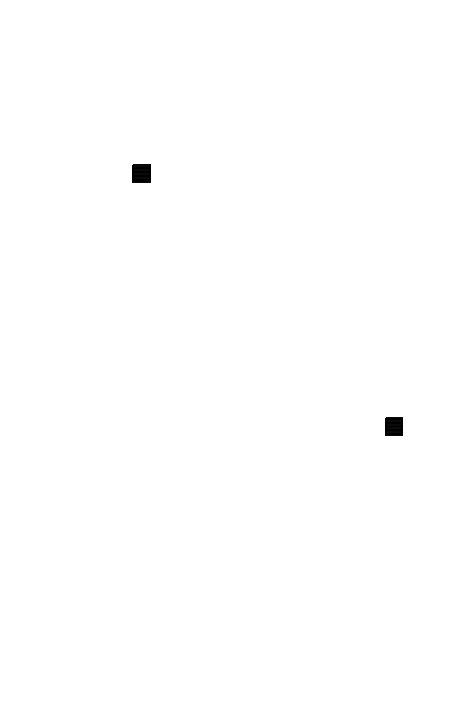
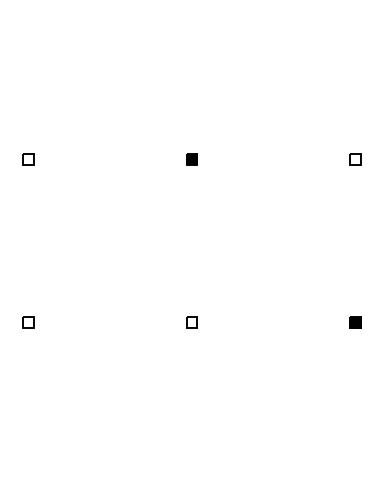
part: (394, 173) -> (355, 159), added
part: (140, 426) -> (191, 322), added

